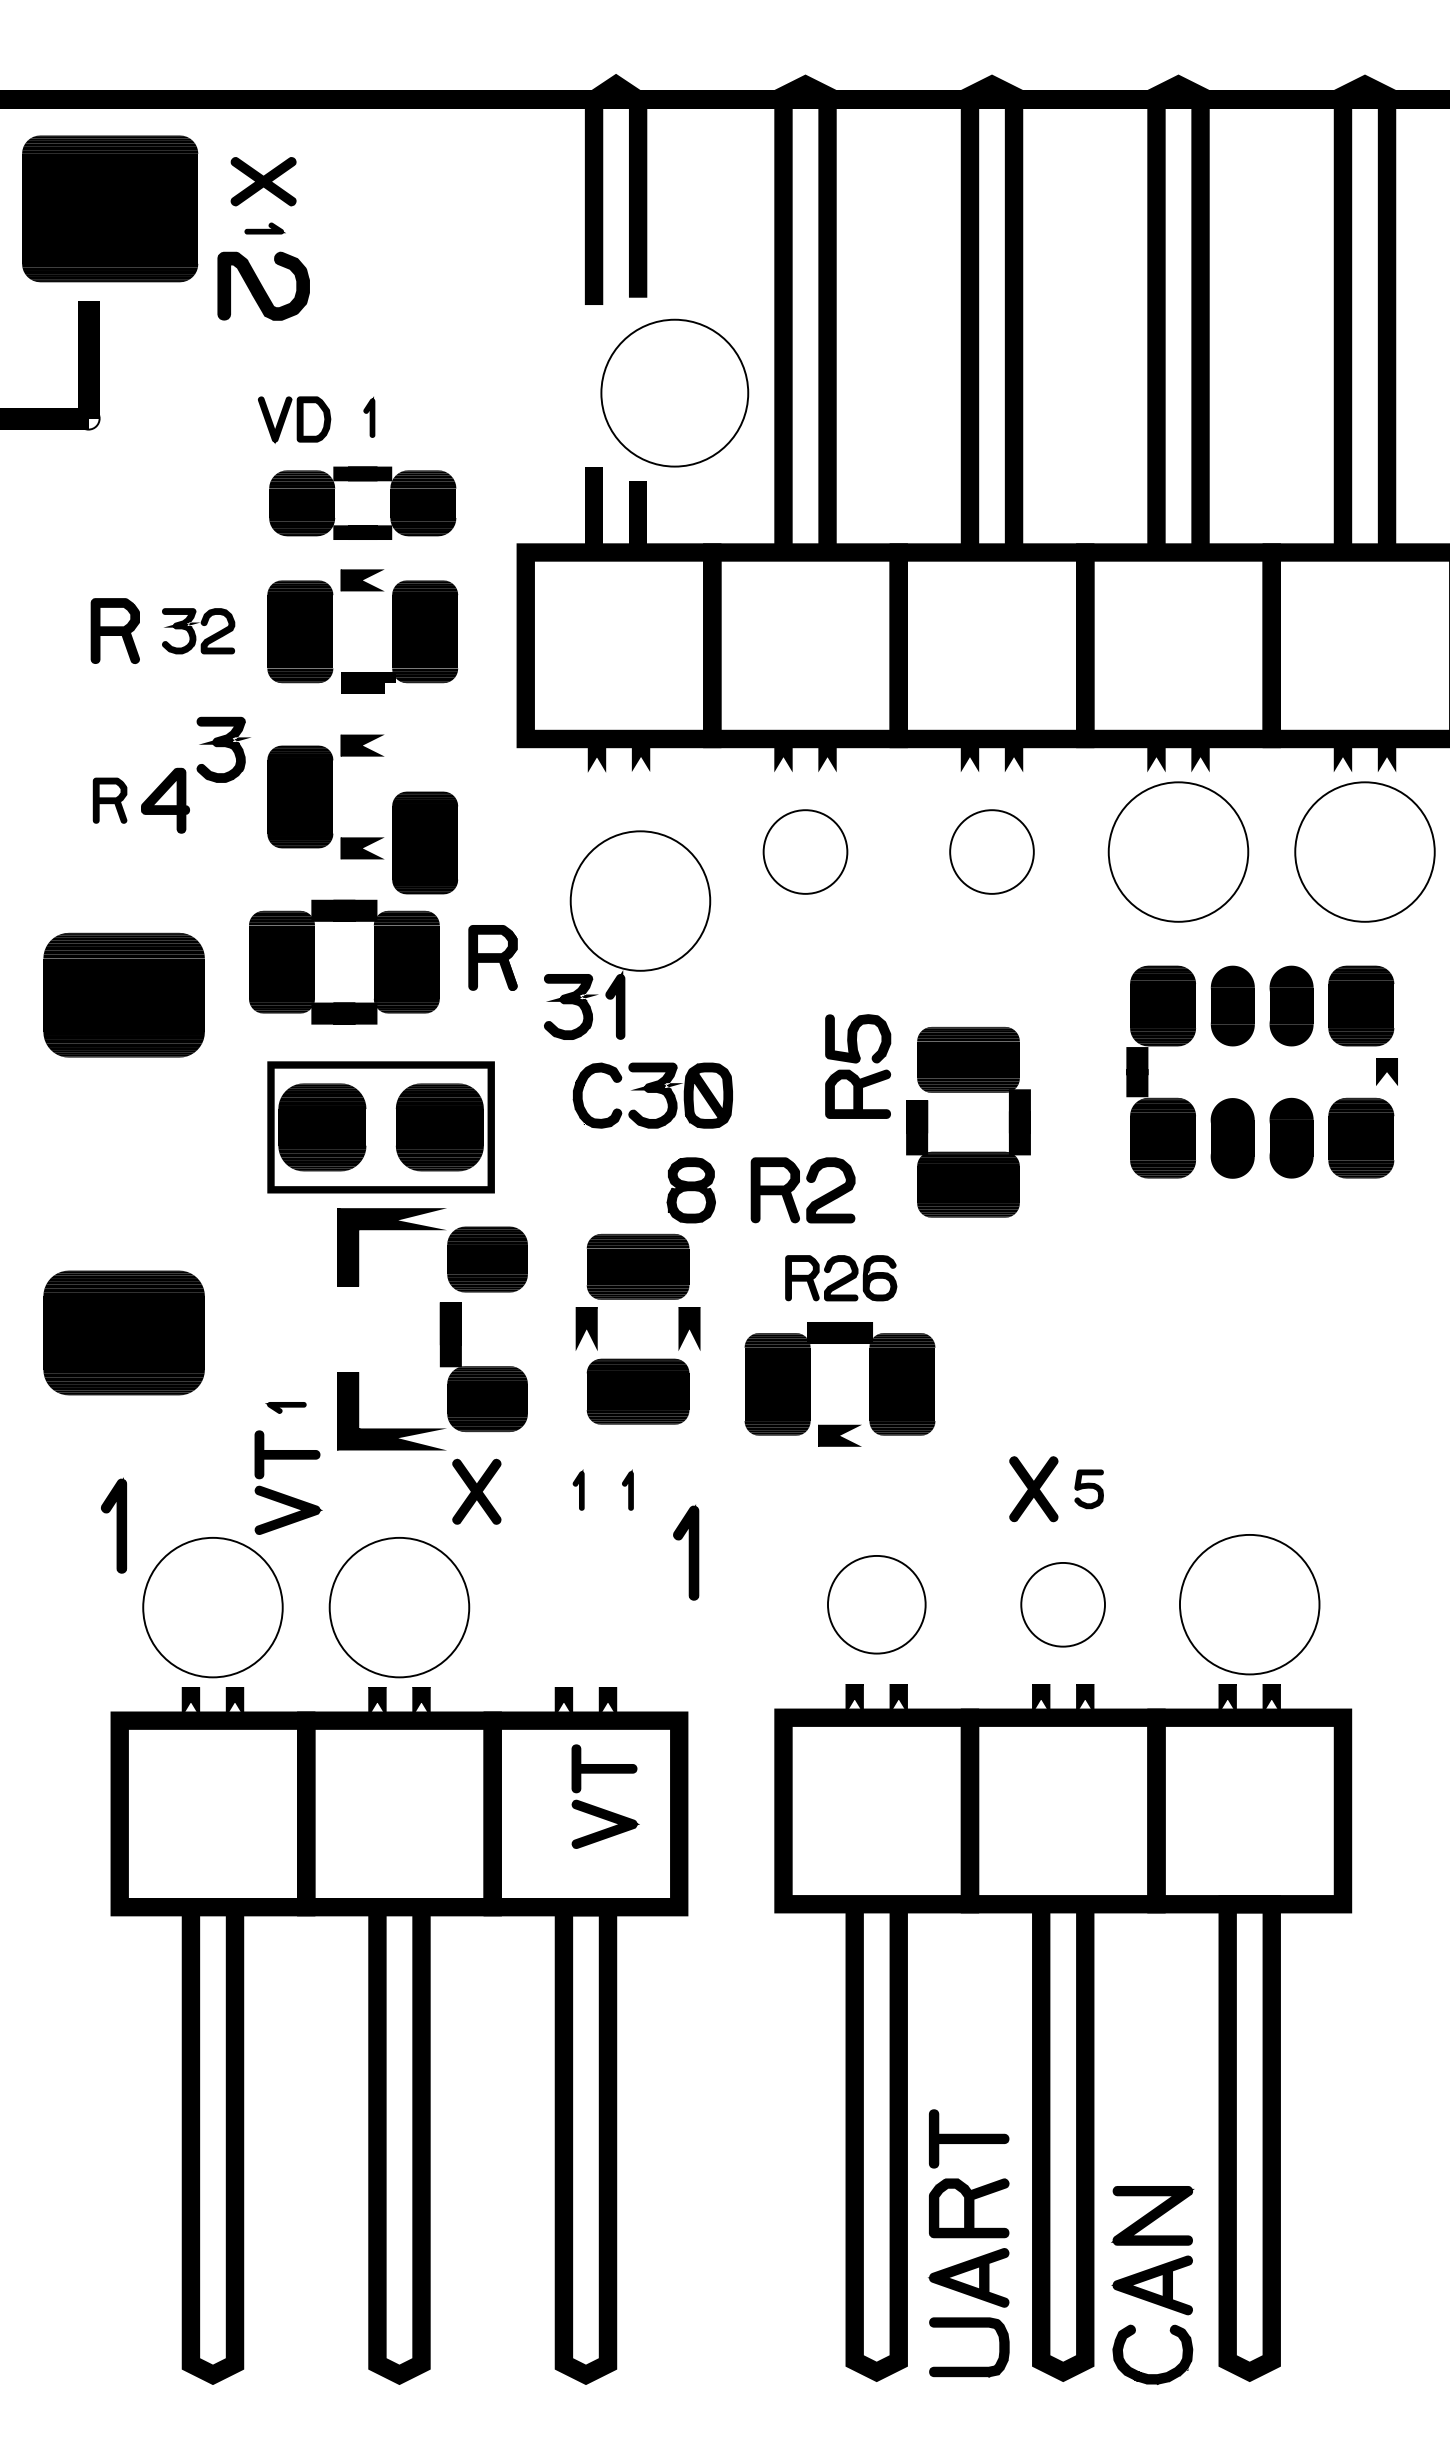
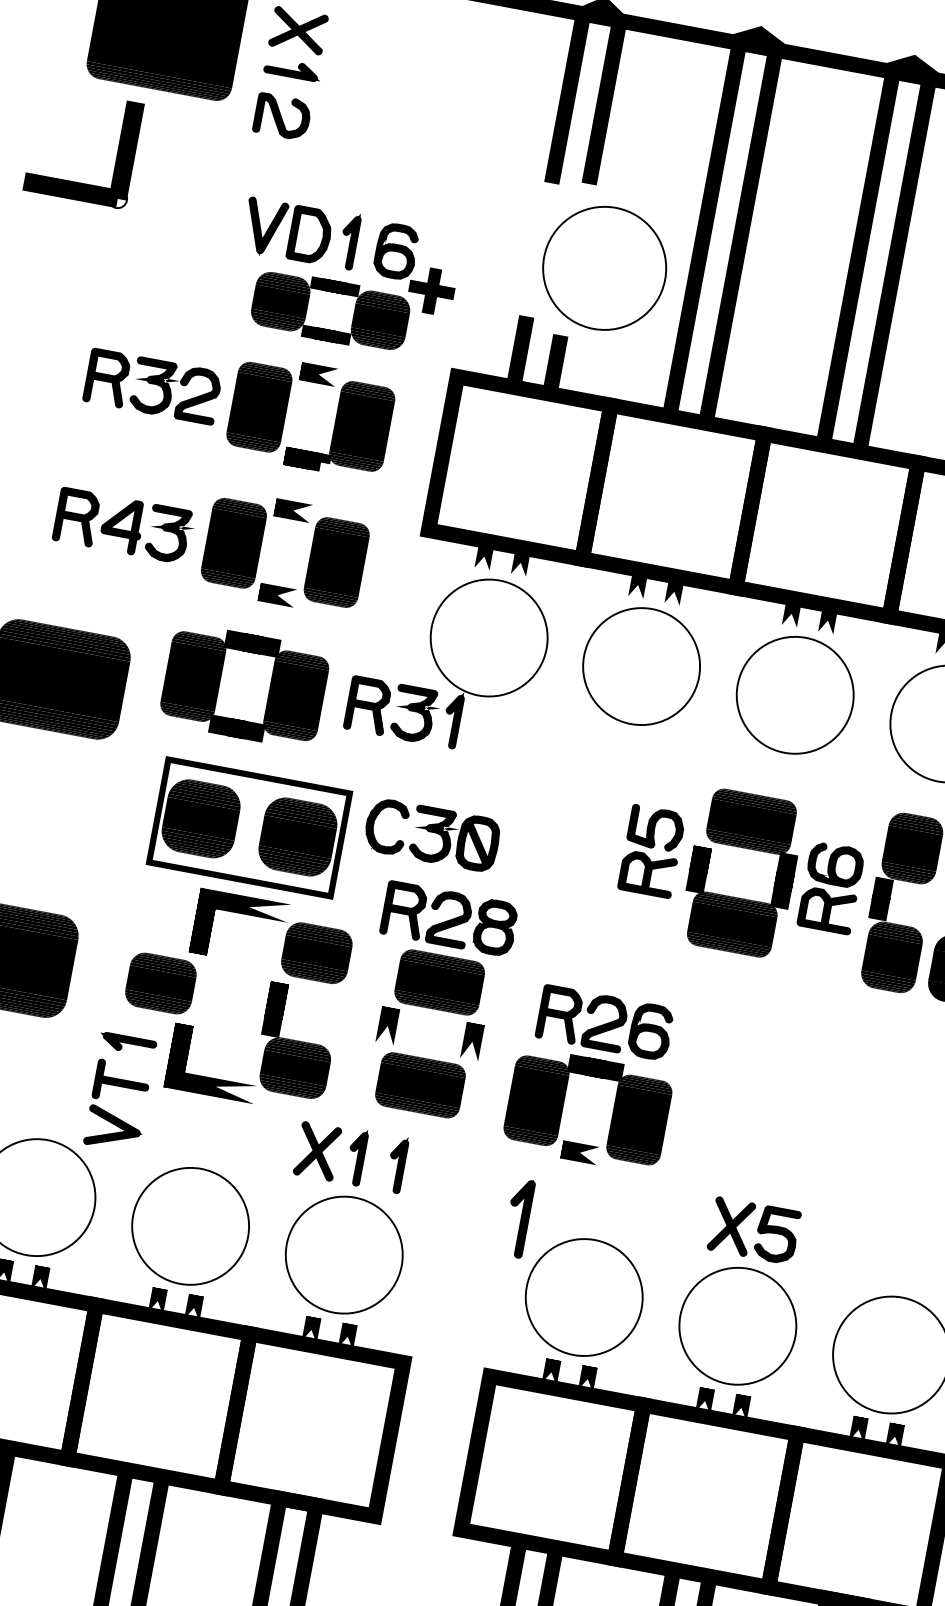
part: (264, 228) -> (292, 69), size x1.67
part: (263, 285) -> (282, 116), size x0.71
part: (369, 416) -> (349, 240), size x1.67
part: (294, 420) -> (287, 232), size x1.43
part: (452, 435) -> (415, 268), added
part: (198, 631) -> (175, 391), size x1.43
part: (223, 749) -> (170, 534), moved
part: (109, 800) -> (76, 516), size x1.43
part: (425, 842) -> (337, 562), moved
part: (805, 851) -> (641, 666), size x1.67
part: (991, 851) -> (794, 694), size x1.67
part: (627, 934) -> (473, 663), moved
part: (1076, 1069) -> (831, 887), added
part: (652, 1095) -> (431, 834), moved
part: (968, 1151) -> (737, 897), moved
part: (797, 1185) -> (422, 909), moved
part: (841, 1278) -> (605, 1023), size x1.43
part: (311, 1329) -> (161, 983), added
part: (285, 1407) -> (127, 1043), size x1.67
part: (578, 1489) -> (356, 1156), size x1.67
part: (627, 1489) -> (396, 1164), size x1.67
part: (1088, 1489) -> (776, 1235), size x1.67
part: (476, 1491) -> (317, 1151), moved
part: (686, 1552) -> (518, 1217), moved
part: (876, 1604) -> (584, 1297), size x1.43
part: (1062, 1604) -> (737, 1326), size x1.67
part: (585, 1607) -> (343, 1254), added
part: (600, 1807) -> (325, 1422), removed

